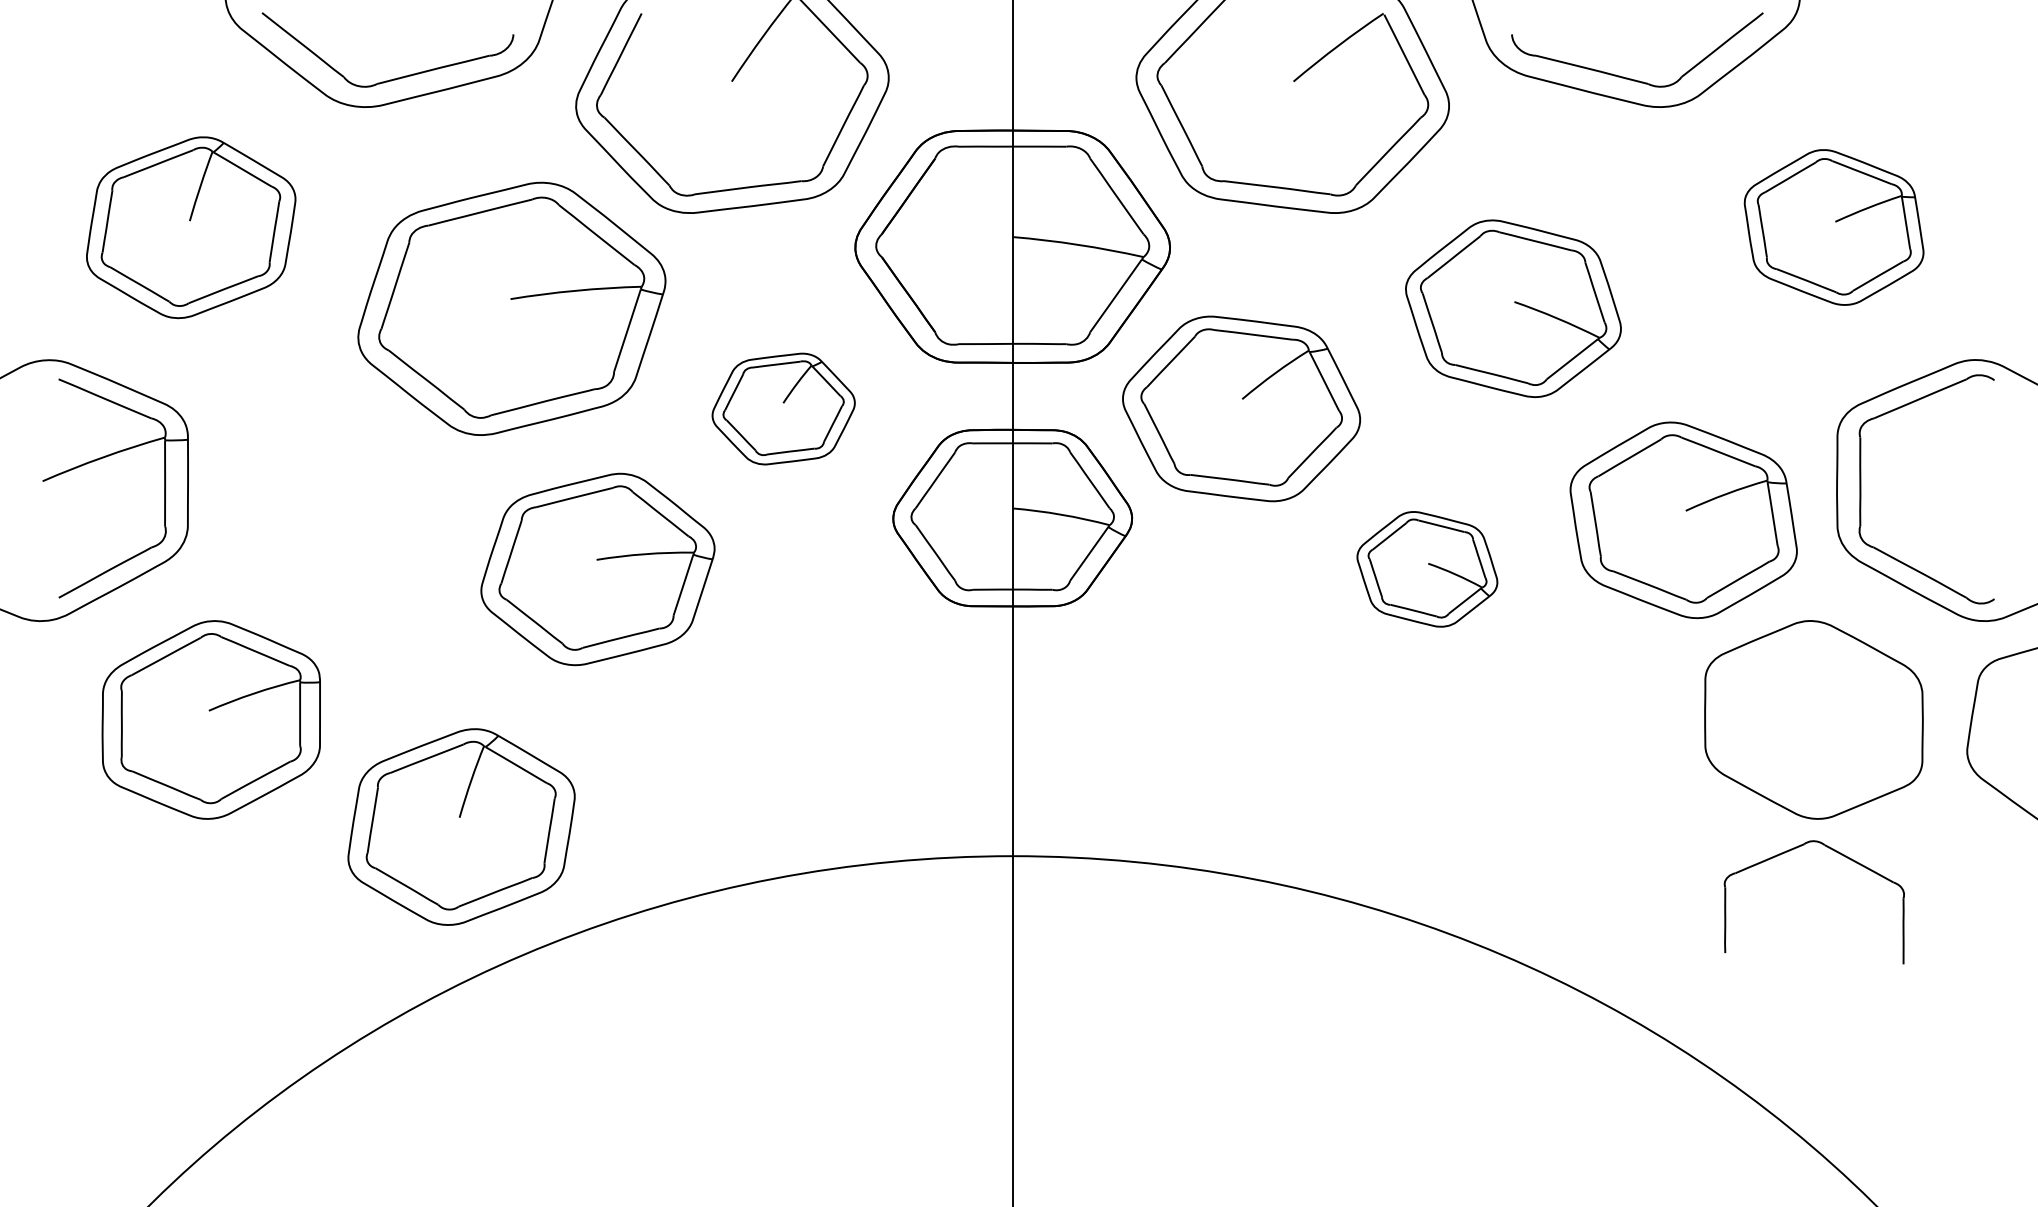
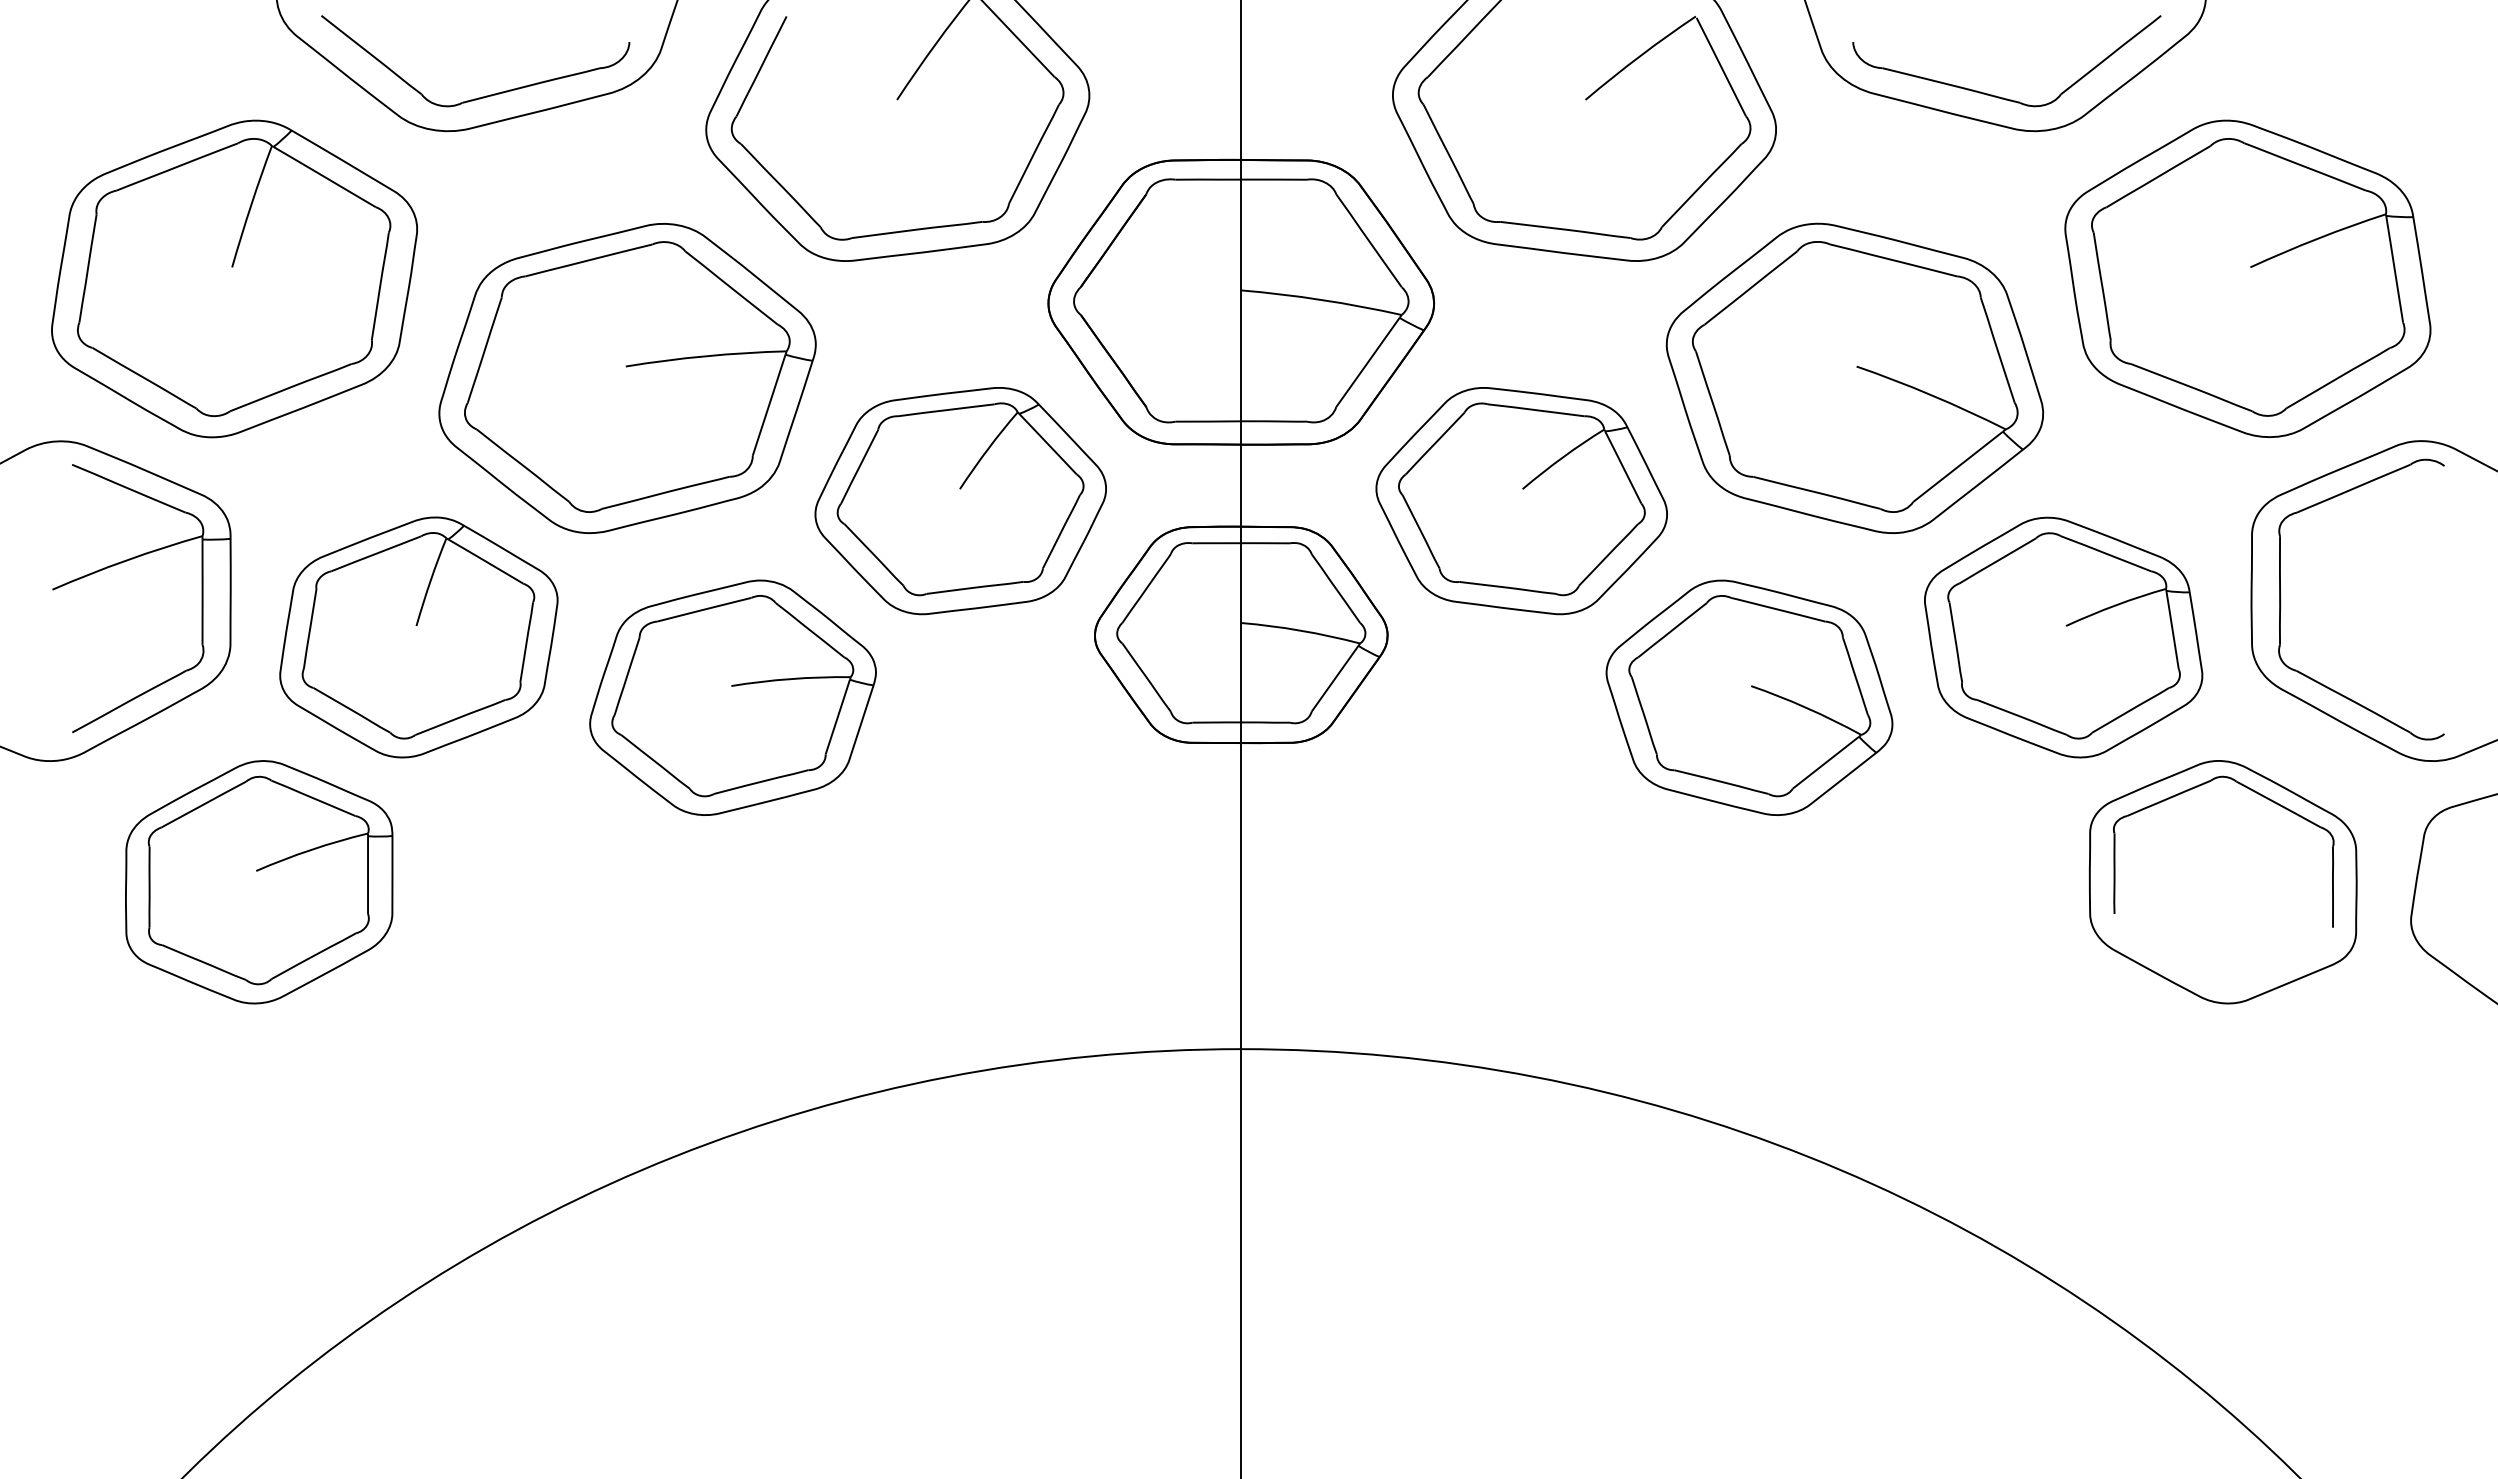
part: (191, 227) -> (234, 278), size x1.43
part: (1833, 227) -> (2247, 278), size x1.67
part: (1513, 308) -> (1854, 377), size x1.43
part: (783, 409) -> (960, 501), size x1.67
part: (1427, 569) -> (1749, 697), size x1.67
part: (461, 827) -> (418, 637), moved
part: (1843, 856) -> (2259, 795), moved

